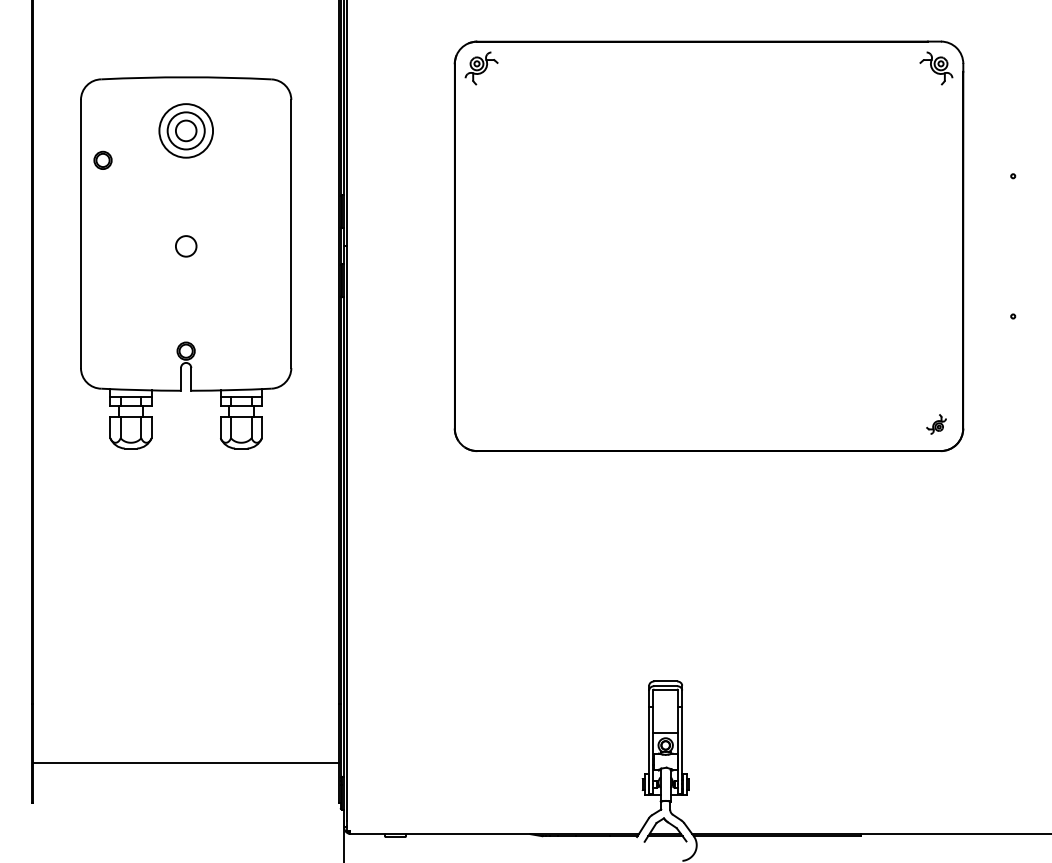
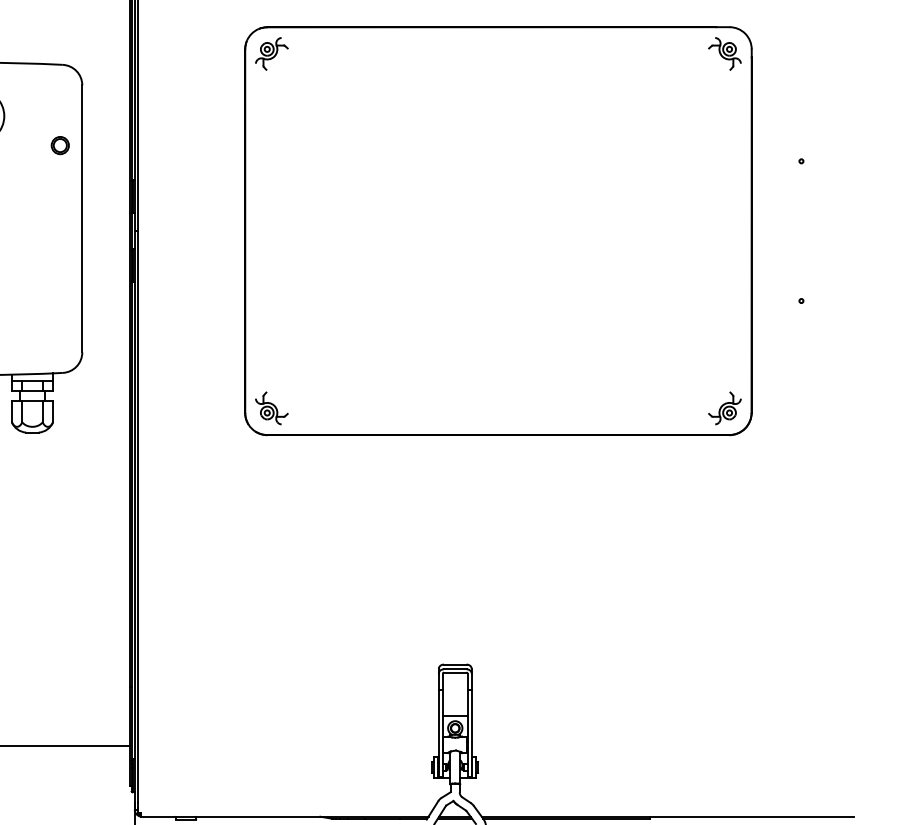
part: (268, 159) -> (59, 144), added
part: (481, 424) -> (271, 408), added
part: (936, 424) -> (725, 408), size x1.67

